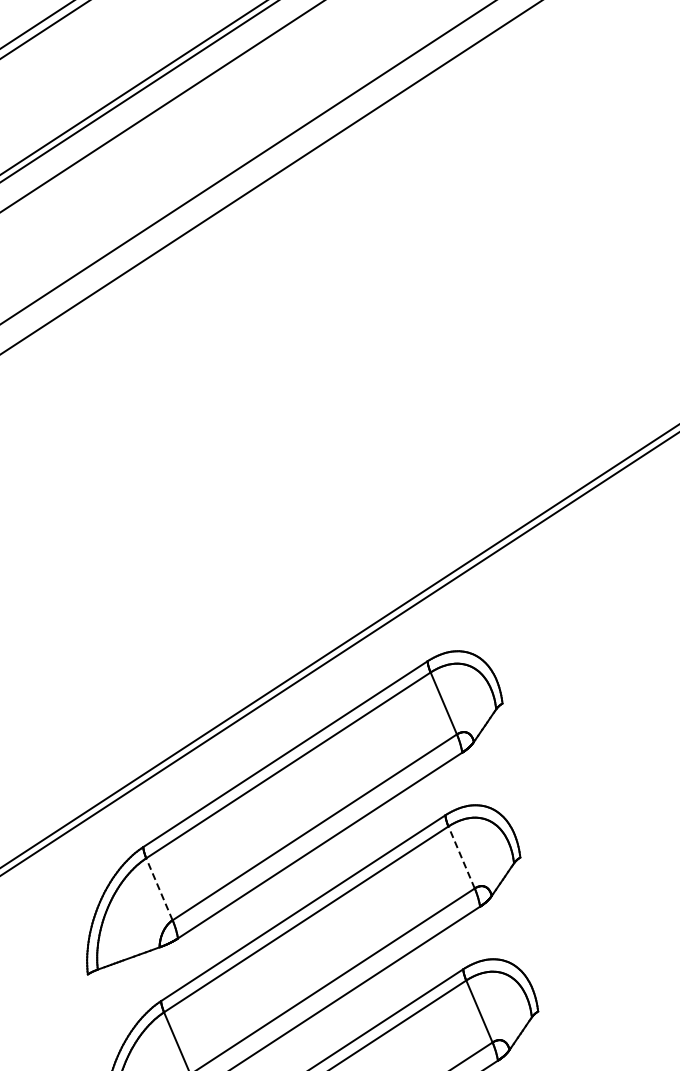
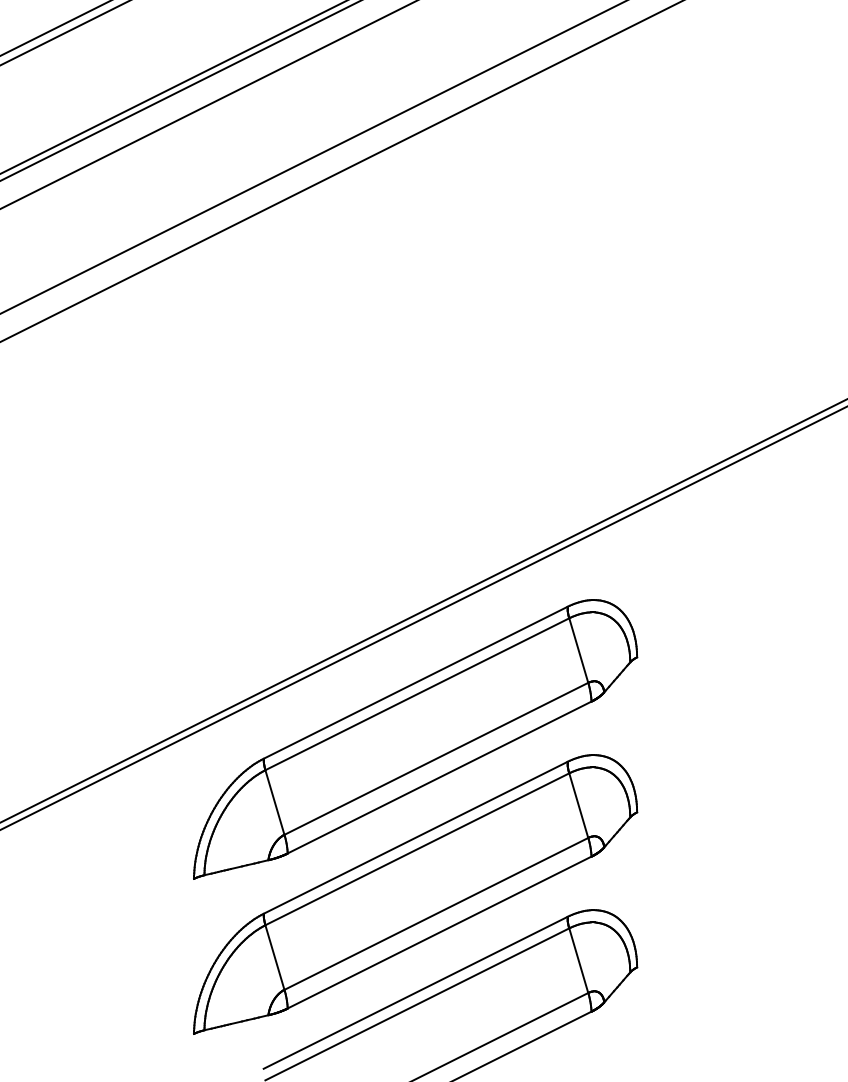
line: (461, 857) -> (578, 805), dashed -> solid
line: (158, 889) -> (274, 802), dashed -> solid

